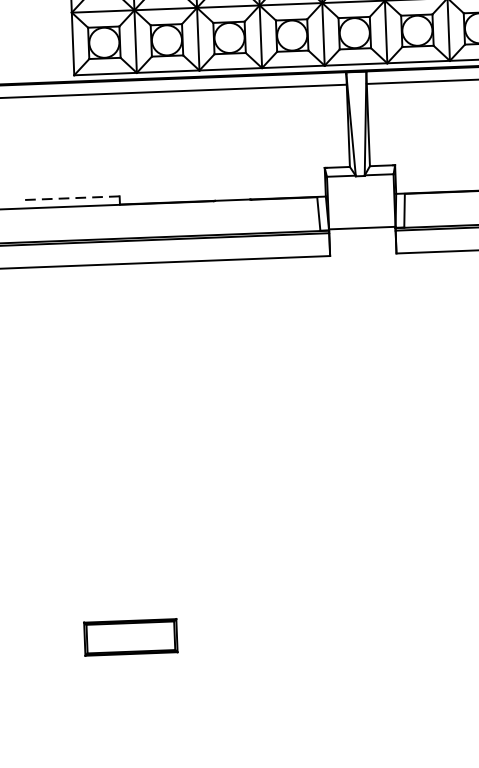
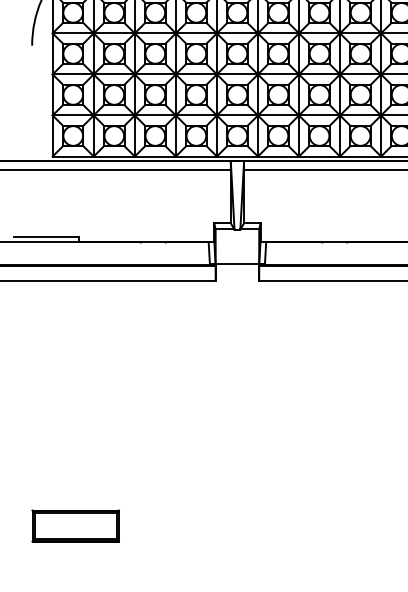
line: (69, 197) -> (46, 236), dashed -> solid
part: (130, 636) -> (75, 525), size x1.43

